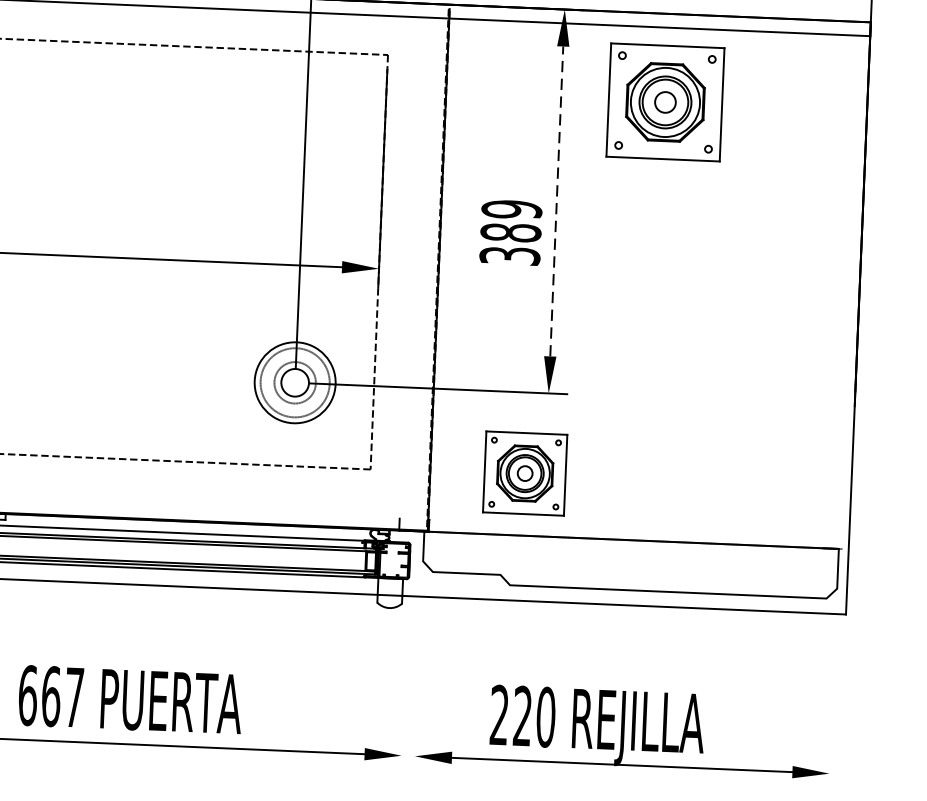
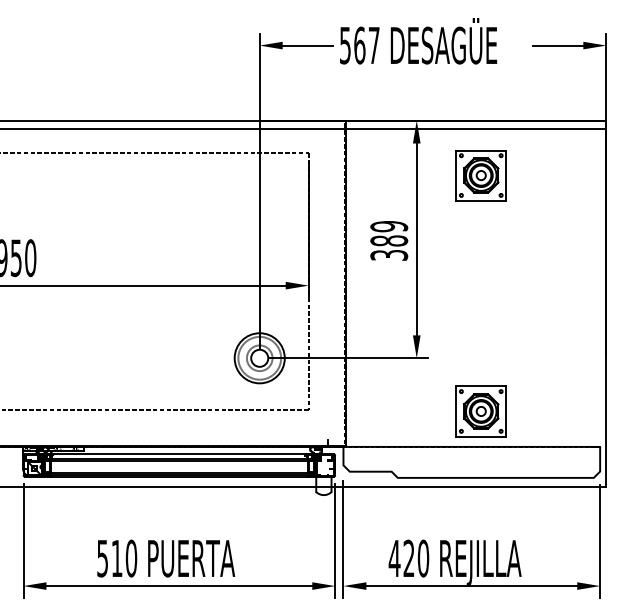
part: (664, 102) -> (480, 175), size x0.71
line: (556, 201) -> (416, 239), dashed -> solid
text: (511, 232) -> (389, 240), moved
part: (523, 473) -> (480, 411), moved
line: (418, 679) -> (343, 538), added
line: (405, 682) -> (335, 540), added
text: (51, 696) -> (117, 558), 667 -> 510
line: (833, 700) -> (600, 540), added
text: (499, 713) -> (394, 557), 220 -> 420

